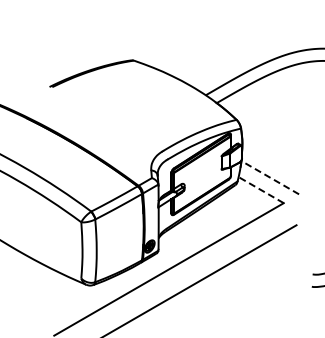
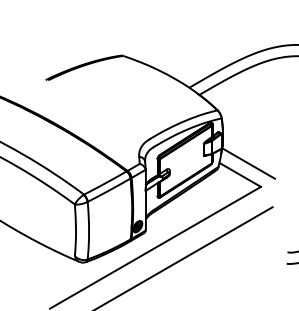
line: (269, 177) -> (247, 163), dashed -> solid
line: (260, 189) -> (239, 174), dashed -> solid

